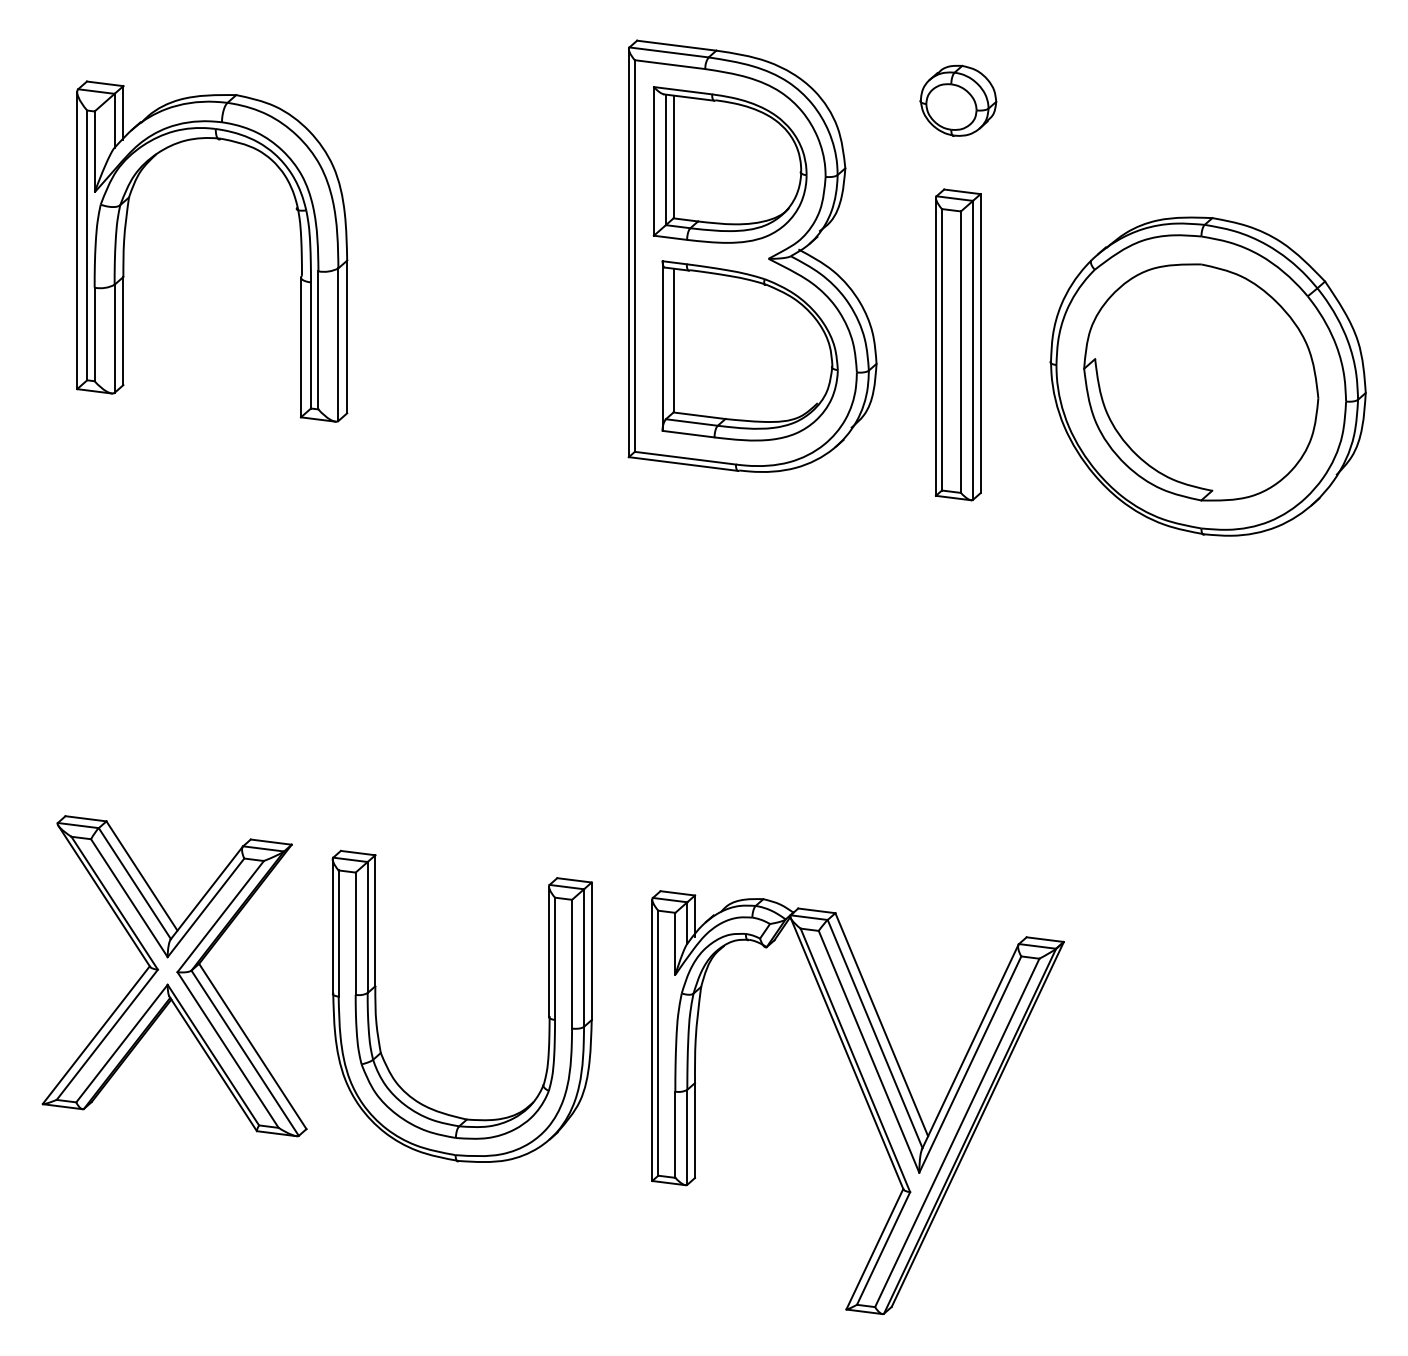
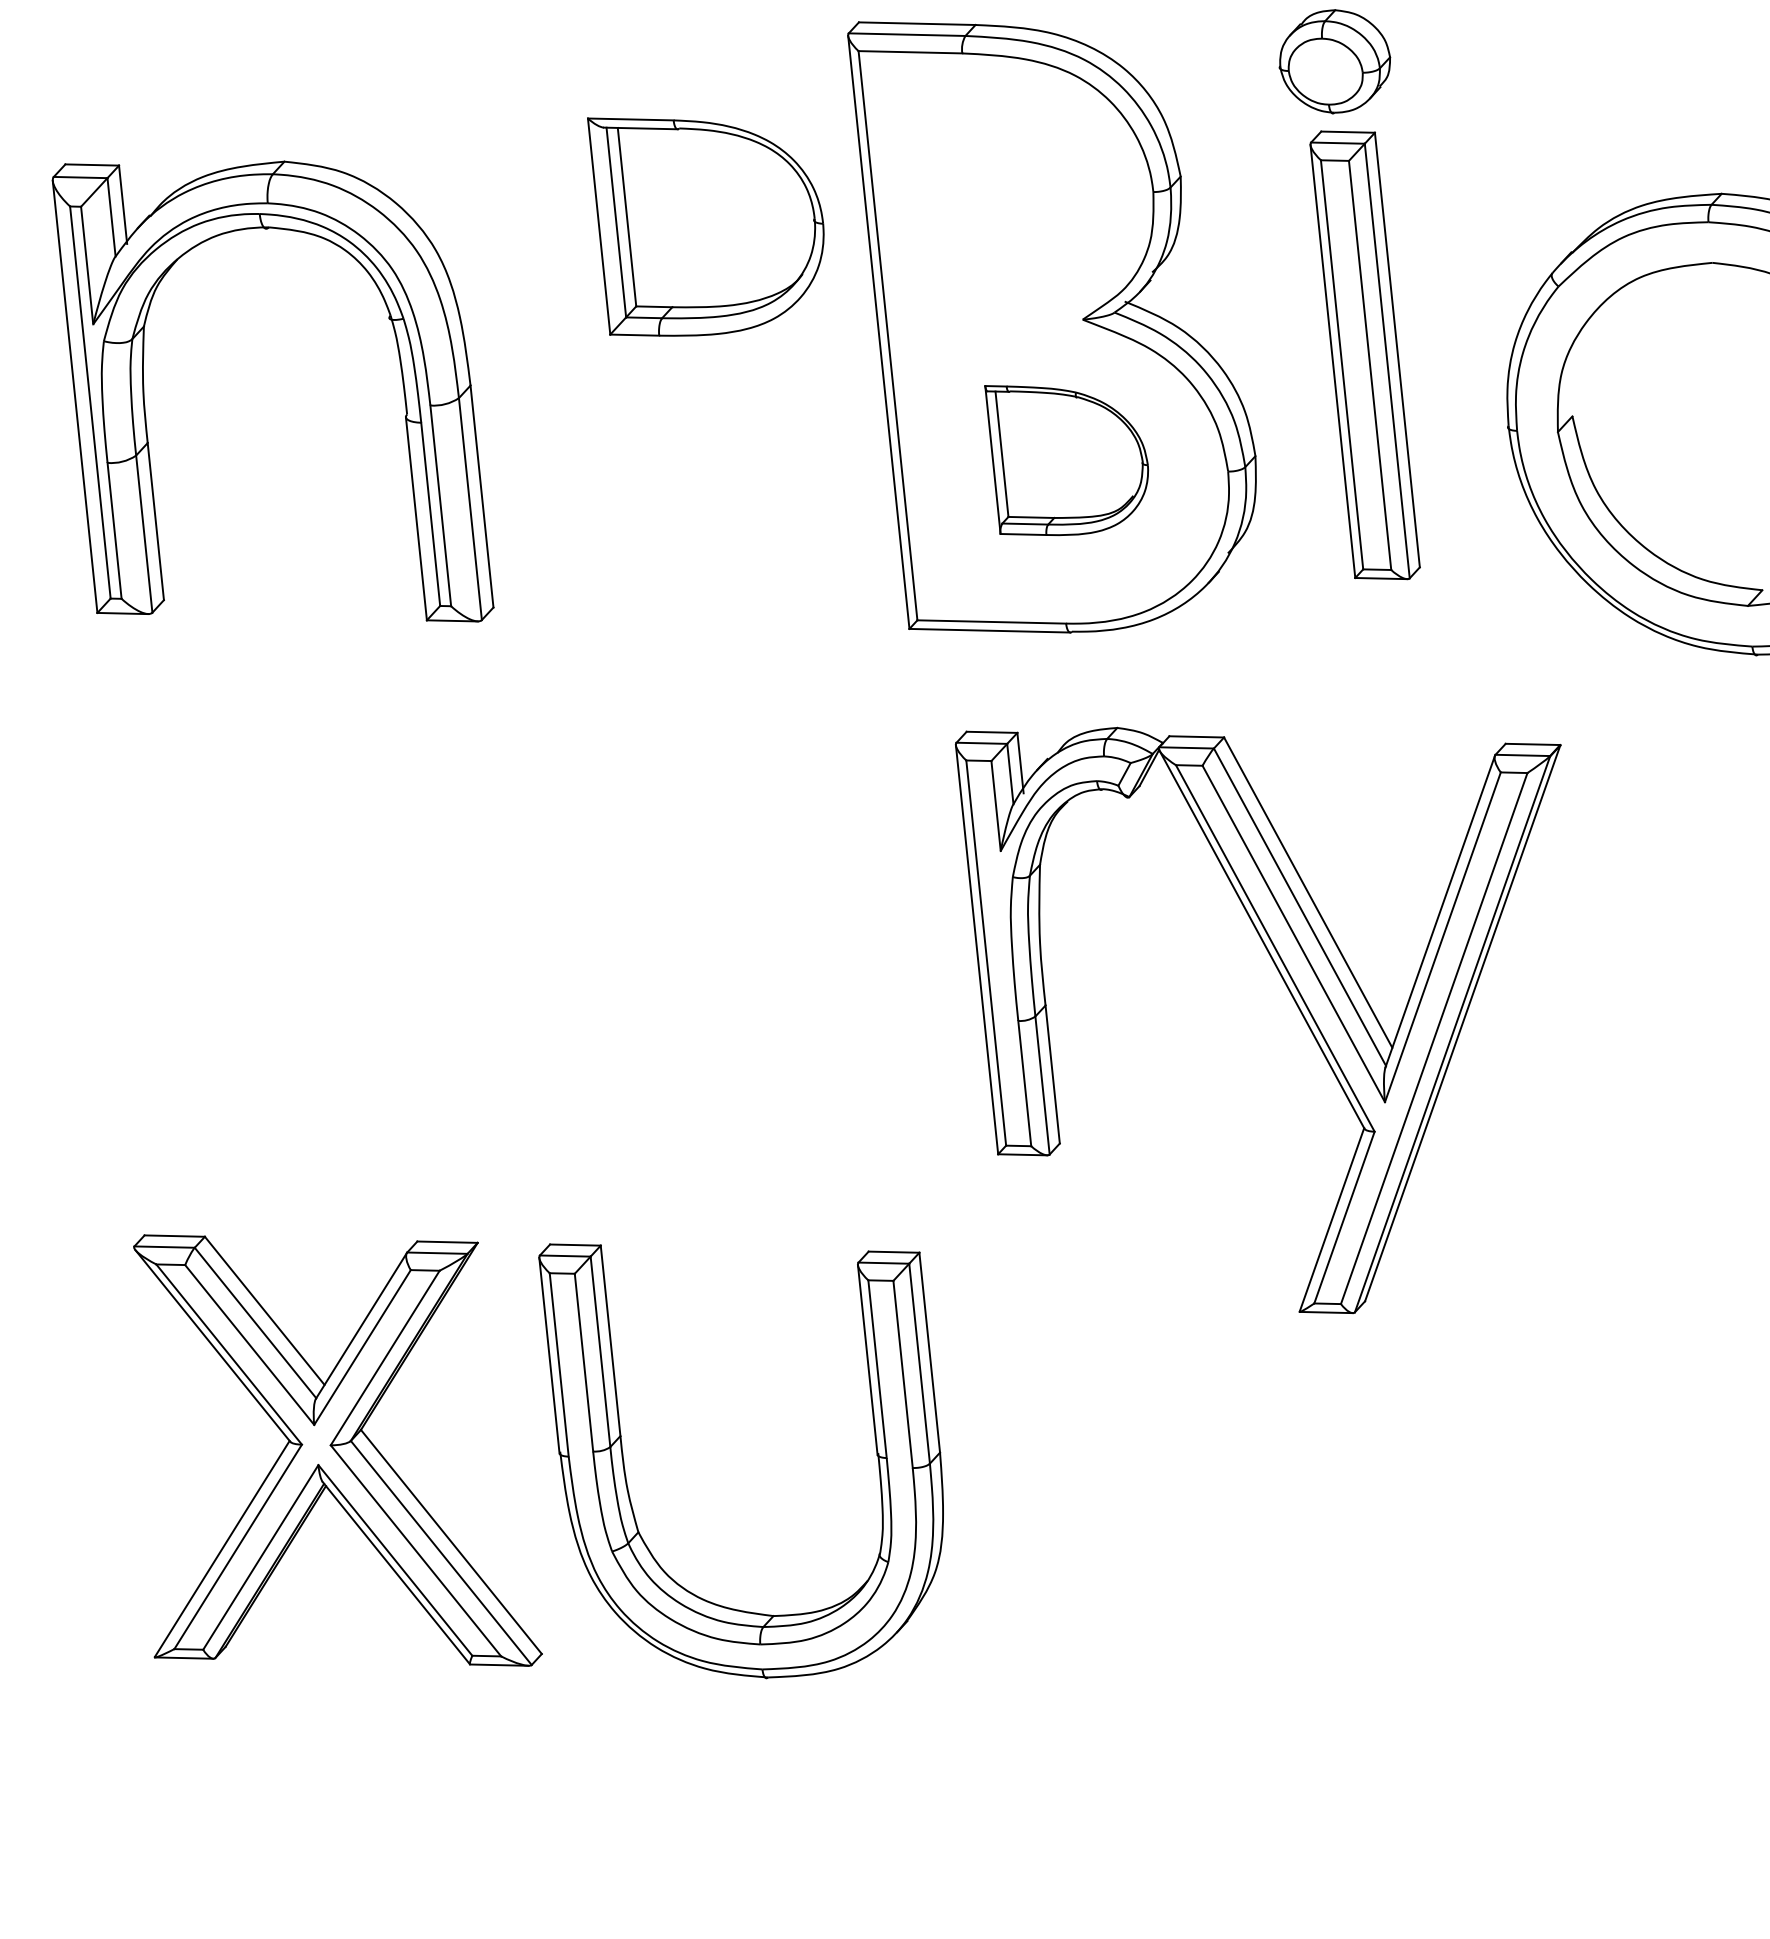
part: (729, 164) -> (709, 219), moved
part: (957, 344) -> (1363, 354), moved
part: (749, 350) -> (1068, 455), size x0.6
part: (864, 1098) -> (1294, 1002), moved

